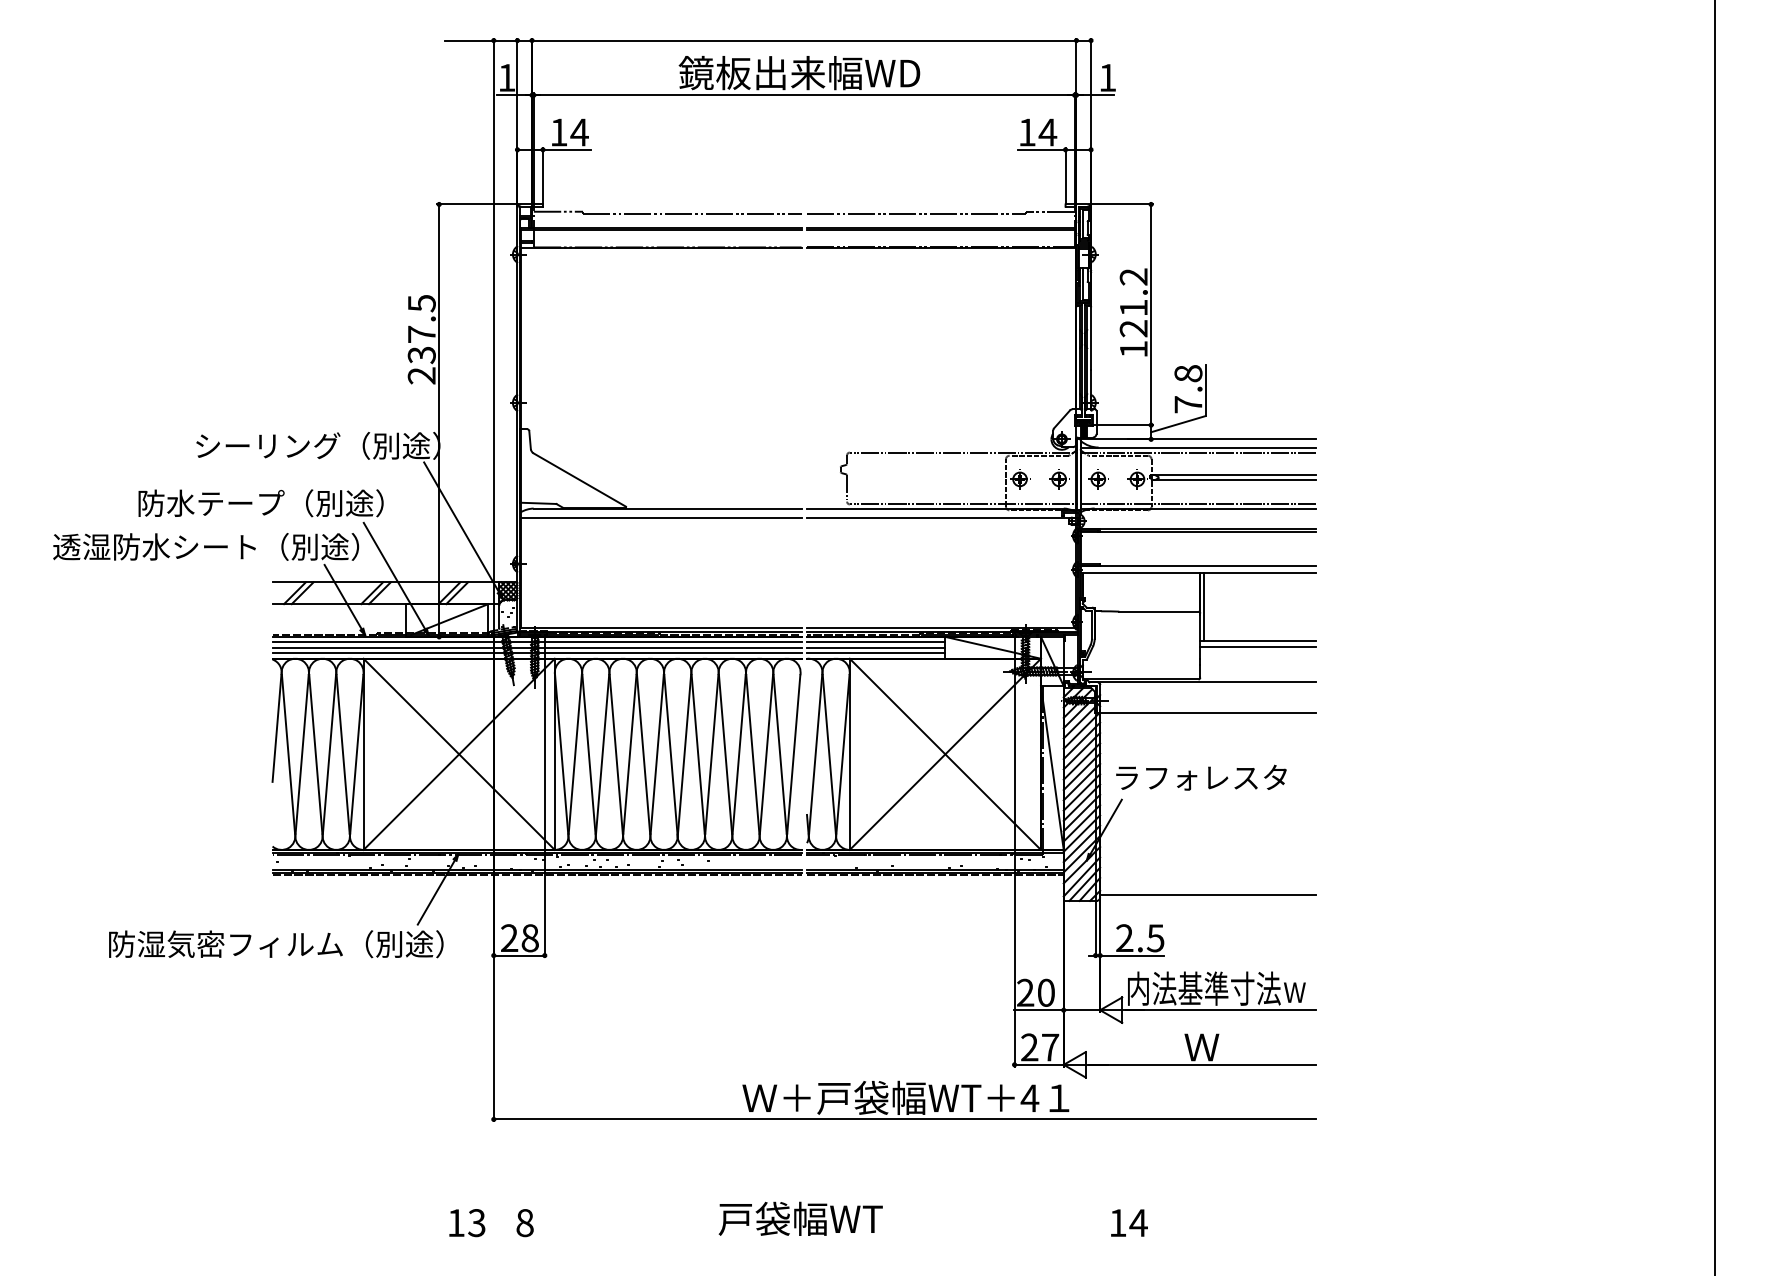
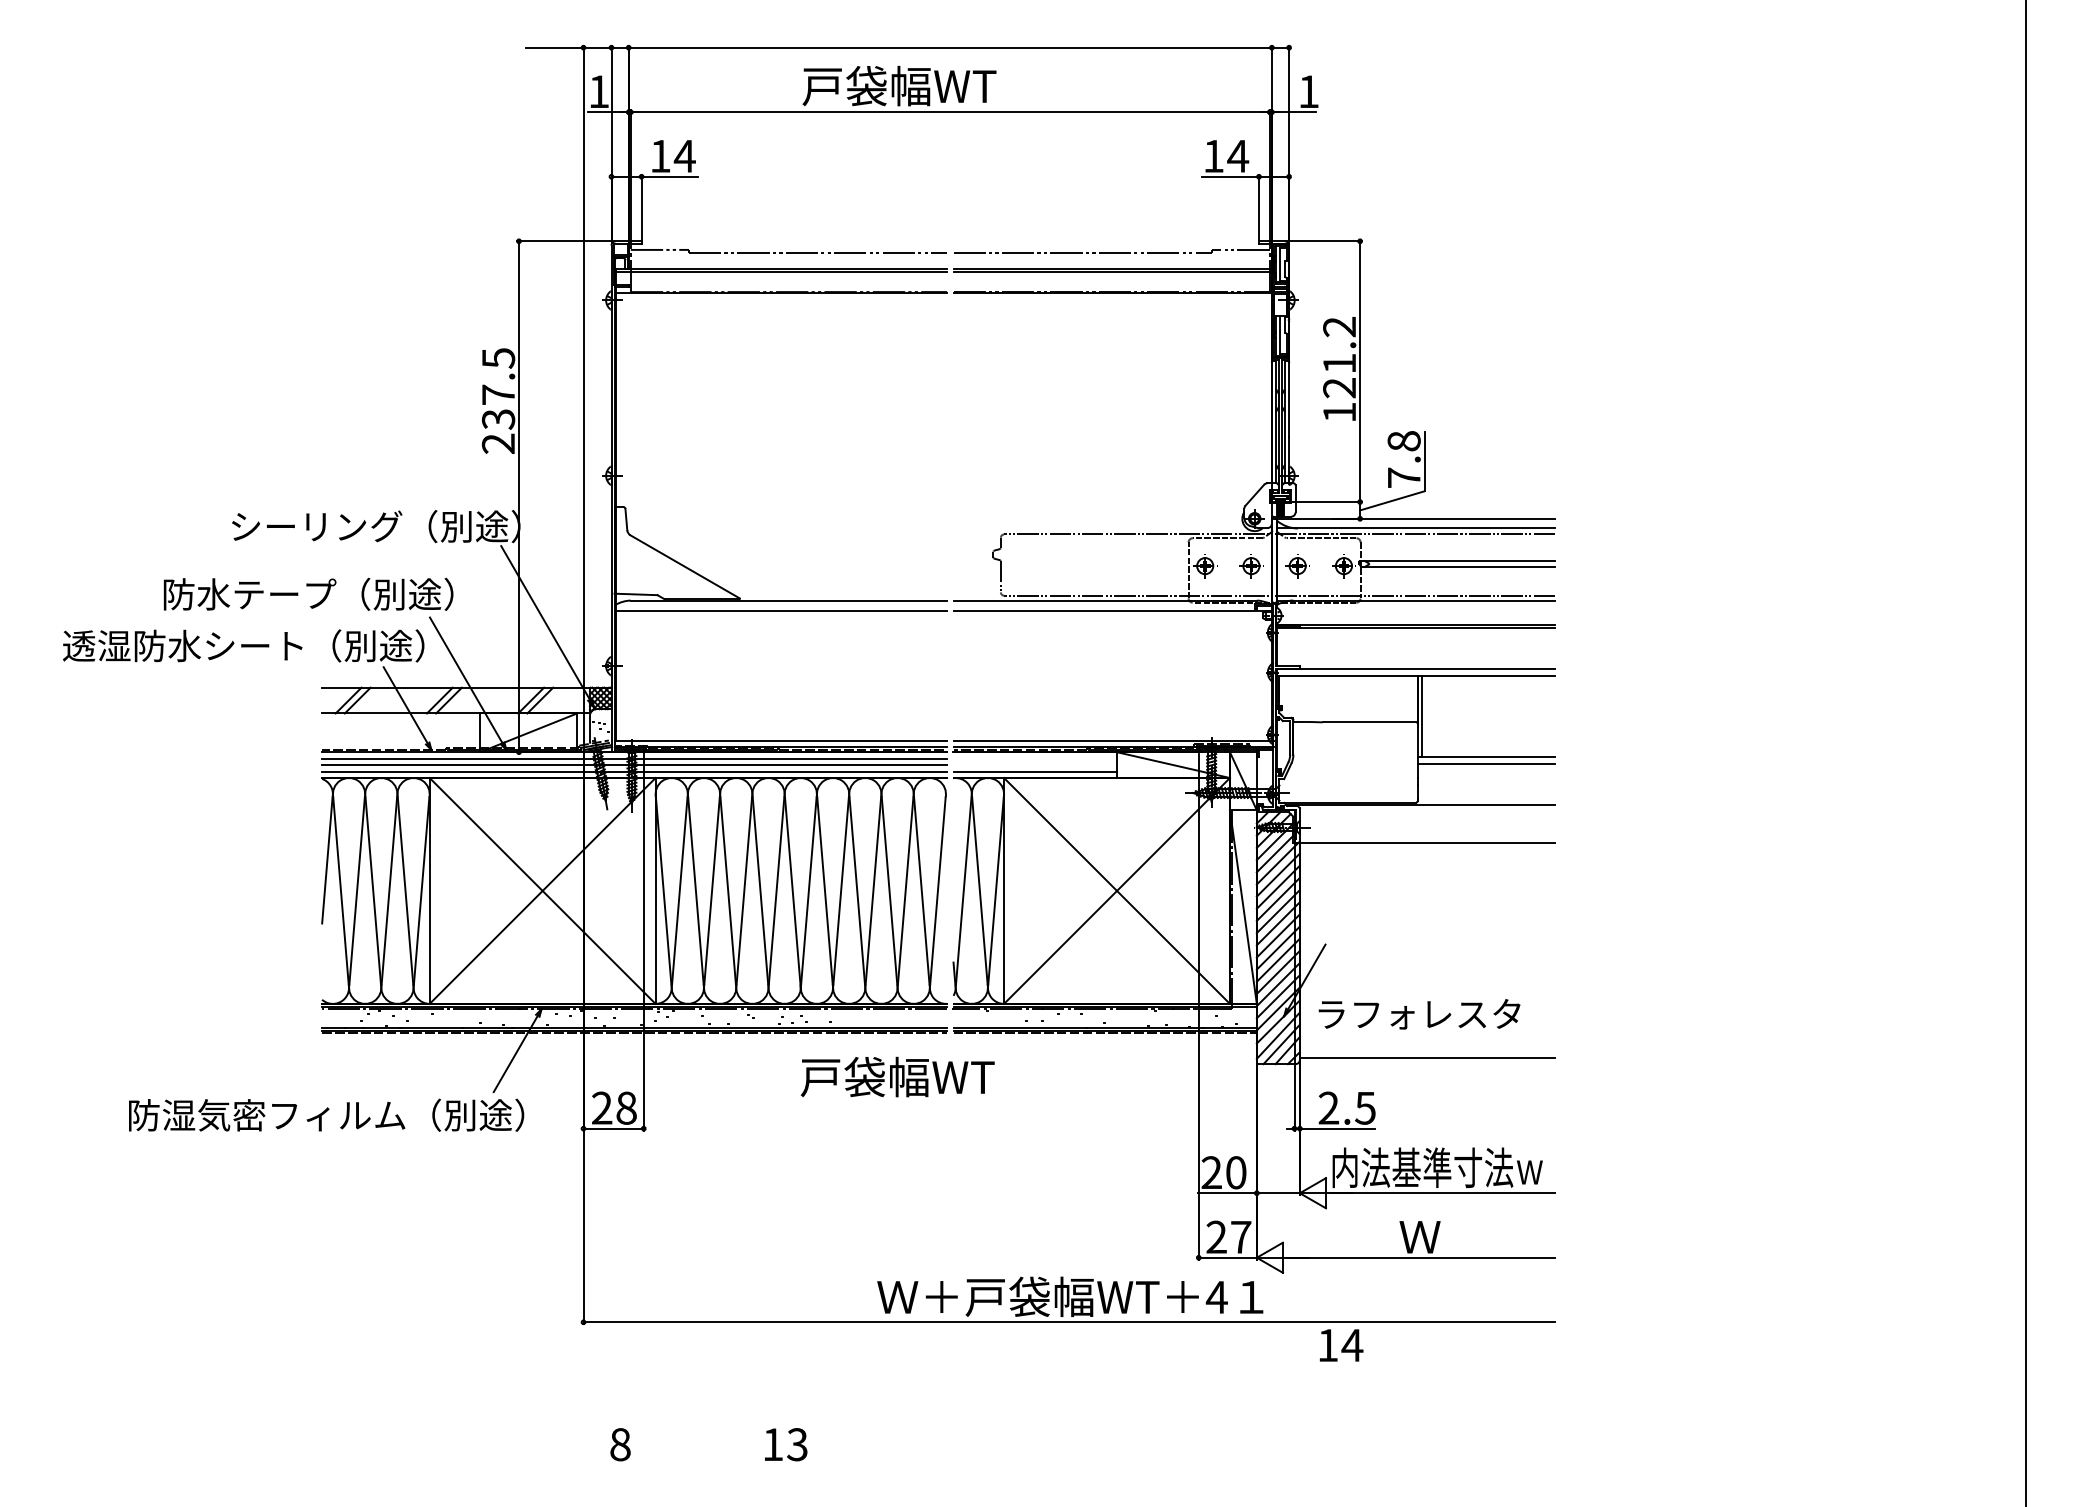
text: (799, 72) -> (944, 85), 鏡板出来幅WD -> 戸袋幅WT
line: (876, 642) -> (1035, 758), removed
line: (876, 647) -> (1035, 764), removed
text: (1201, 777) -> (1419, 1013), moved
text: (800, 1218) -> (897, 1076), moved
text: (1129, 1222) -> (1341, 1344), moved
text: (467, 1223) -> (786, 1445), moved

